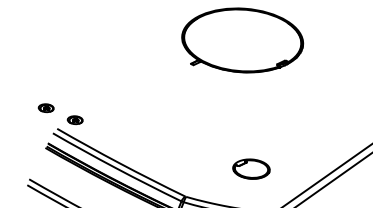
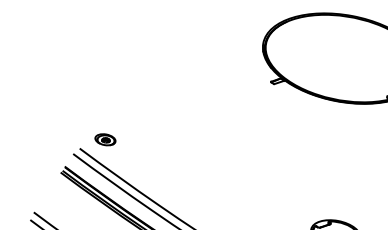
part: (45, 108) -> (67, 119), removed

